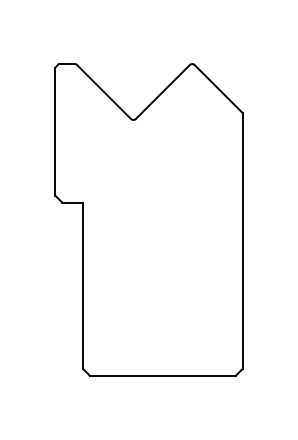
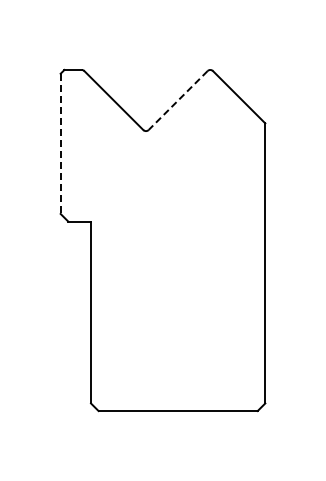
line: (163, 91) -> (178, 100), solid -> dashed
line: (55, 132) -> (60, 144), solid -> dashed

